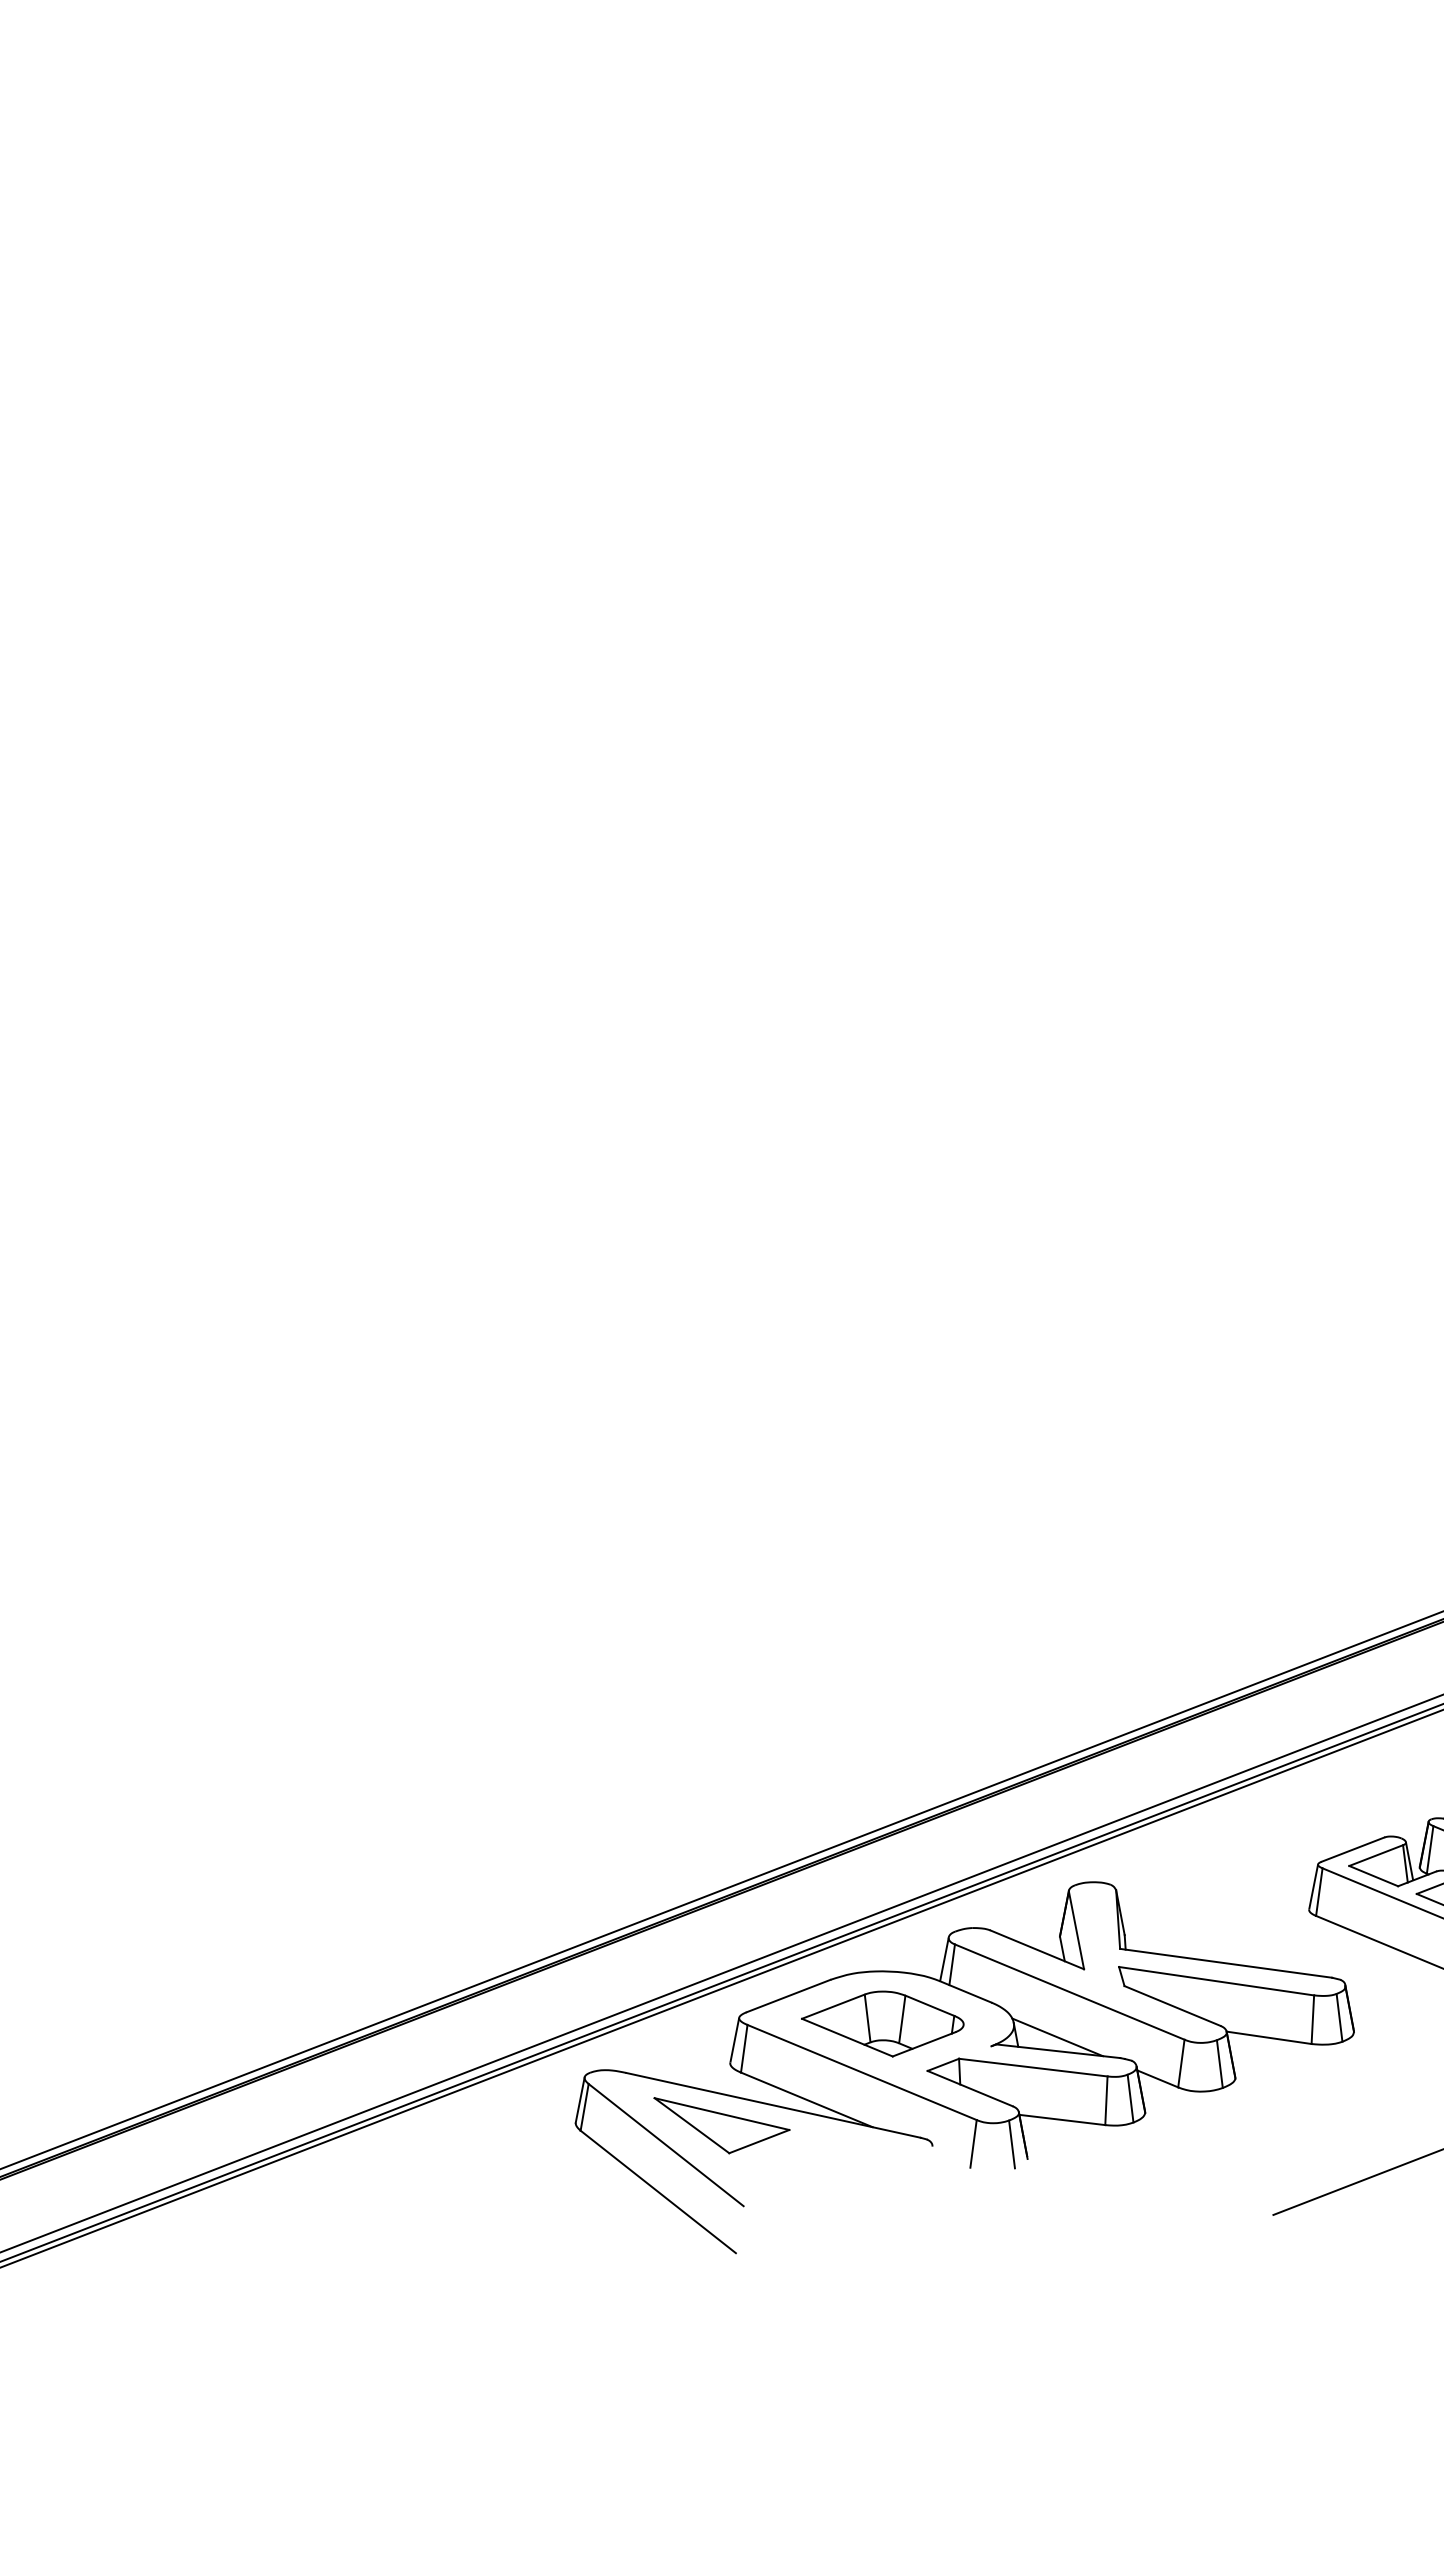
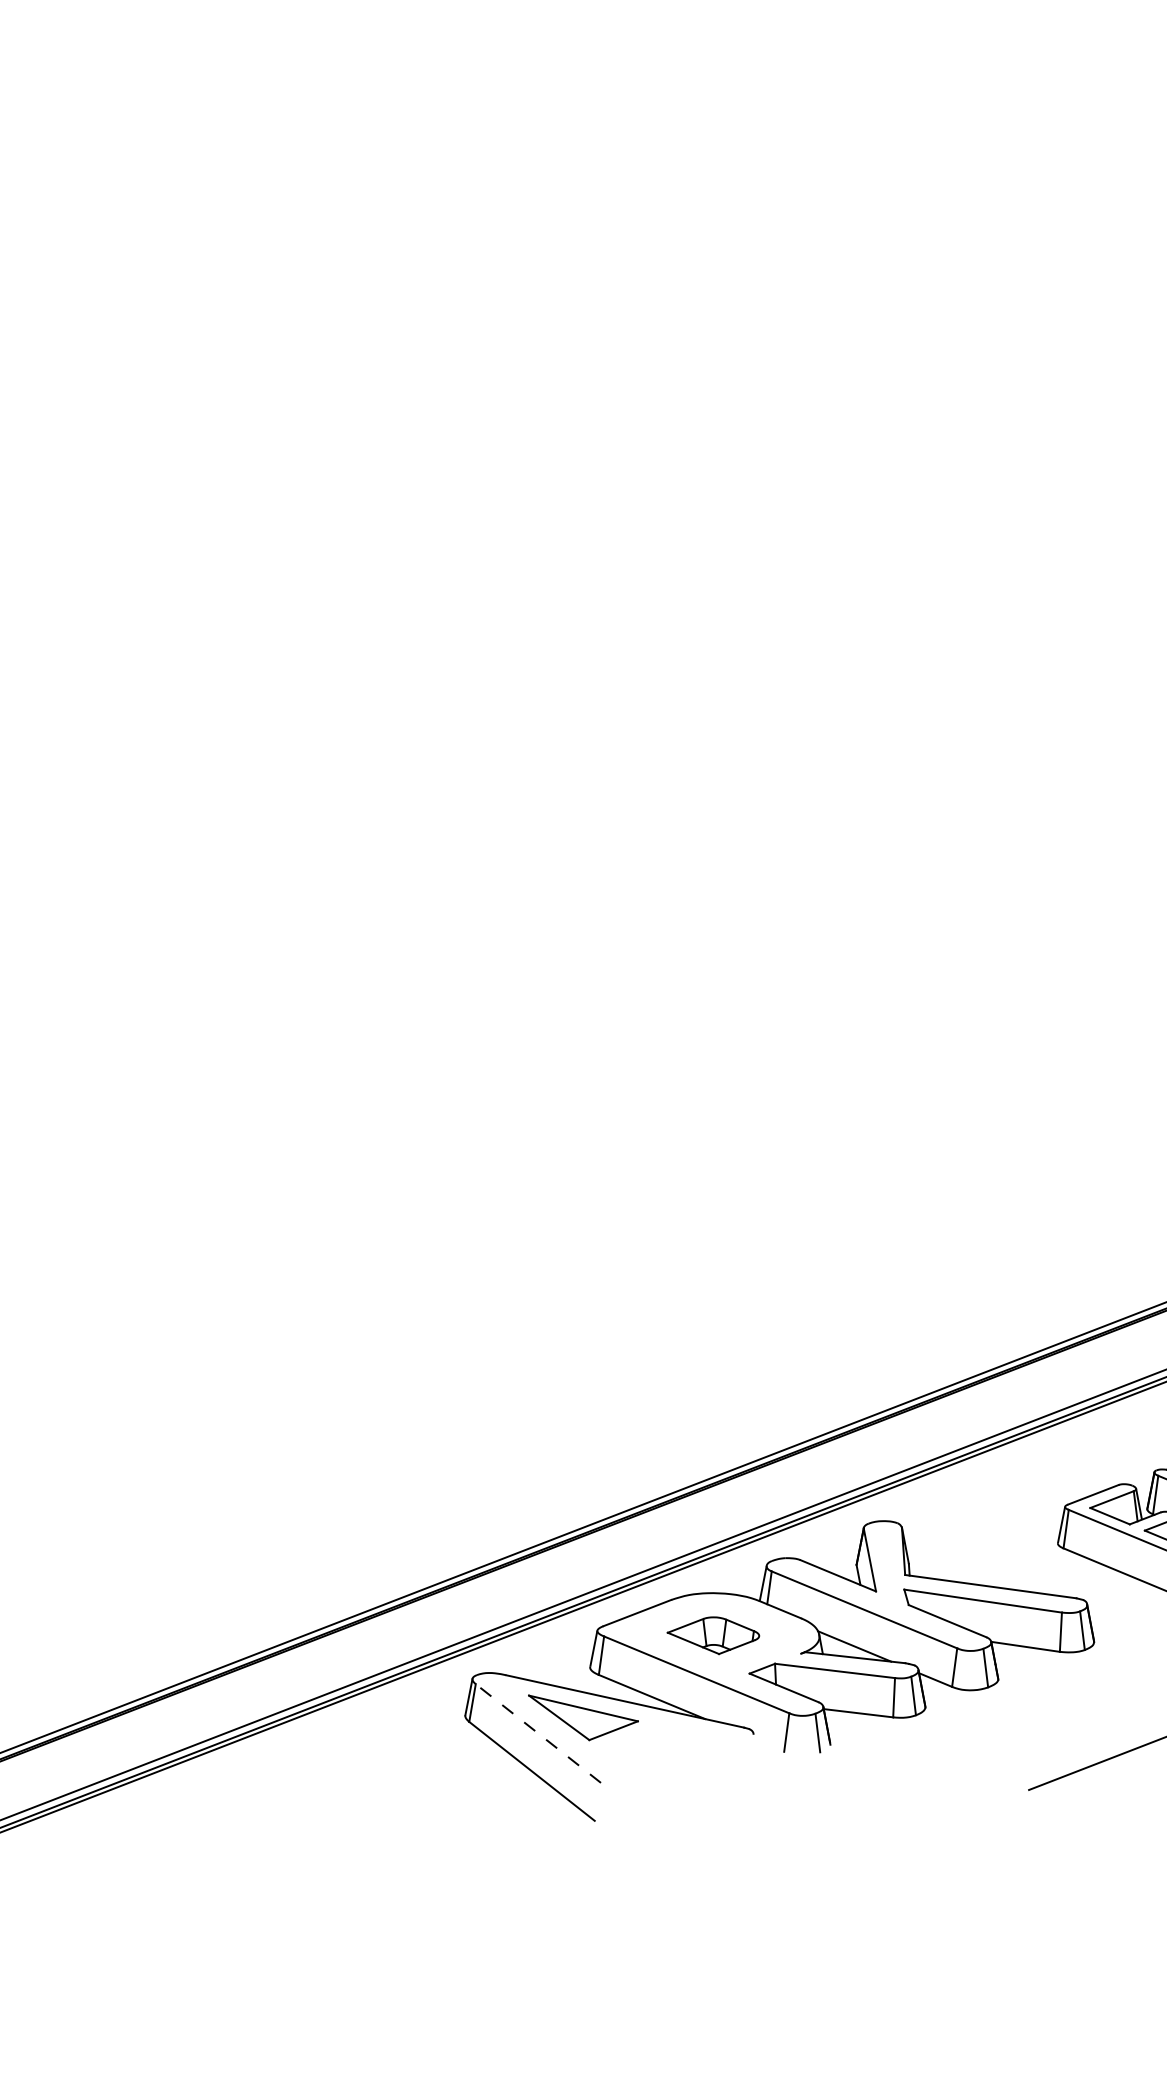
part: (882, 2023) -> (713, 1635), size x0.7
line: (666, 2145) -> (538, 1733), solid -> dashed

